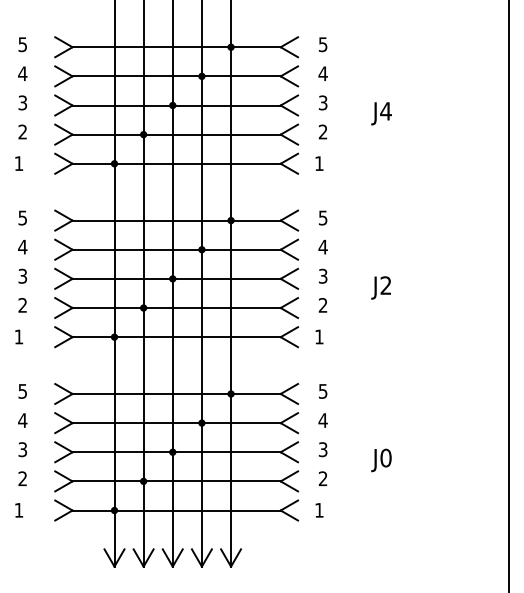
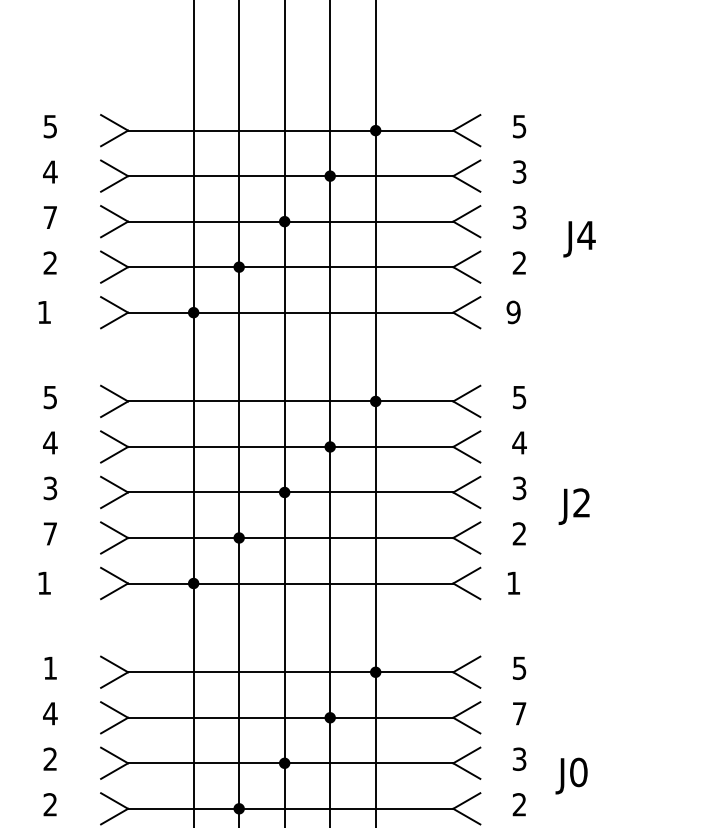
text: (322, 73) -> (518, 171), 4 -> 3
text: (22, 102) -> (49, 216), 3 -> 7
text: (381, 113) -> (579, 238), moved
text: (318, 163) -> (512, 312), 1 -> 9
text: (380, 287) -> (573, 505), moved
text: (22, 305) -> (49, 534), 2 -> 7
text: (22, 391) -> (49, 668), 5 -> 1
text: (322, 420) -> (518, 713), 4 -> 7
text: (22, 449) -> (49, 758), 3 -> 2
text: (381, 460) -> (571, 776), moved

